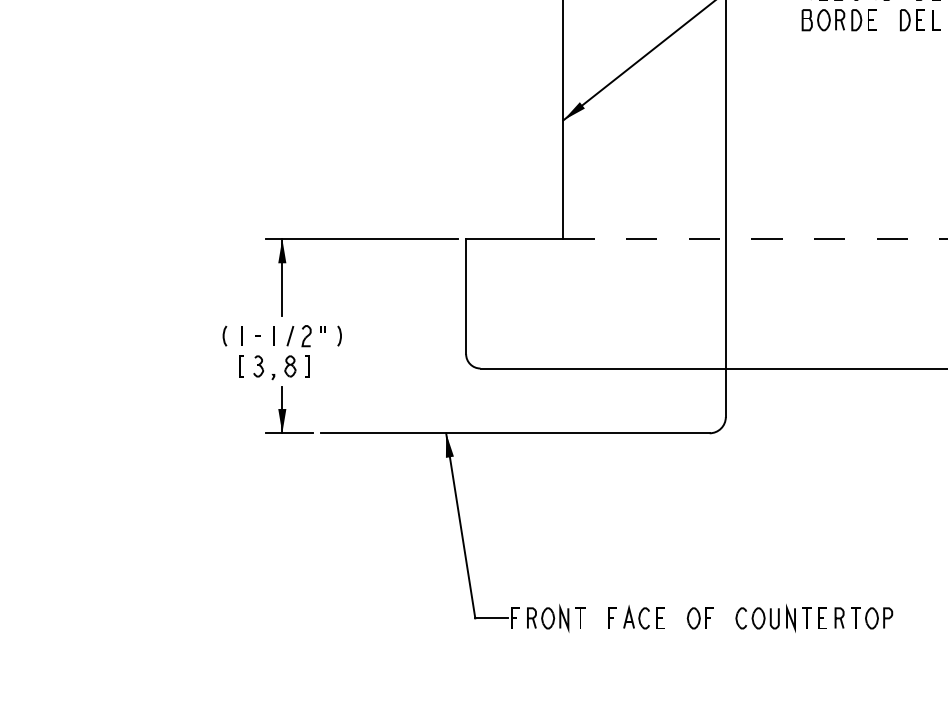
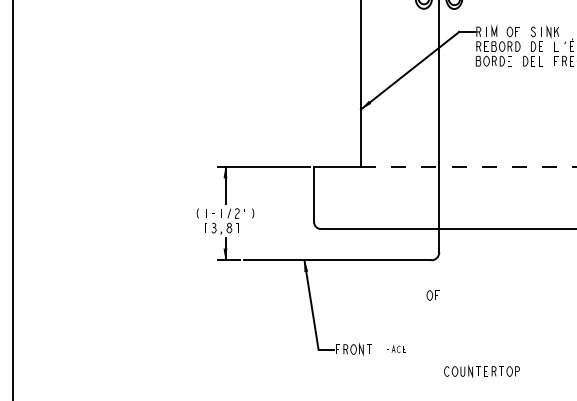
part: (635, 616) -> (395, 348), size x0.7
part: (699, 618) -> (432, 295), moved
part: (813, 618) -> (481, 371), moved

